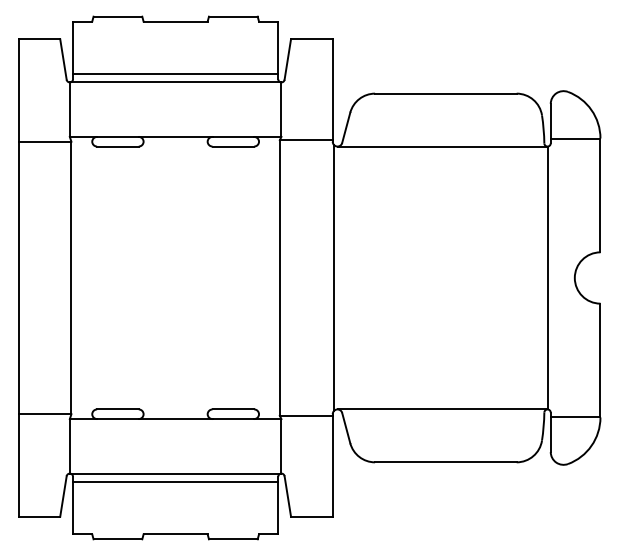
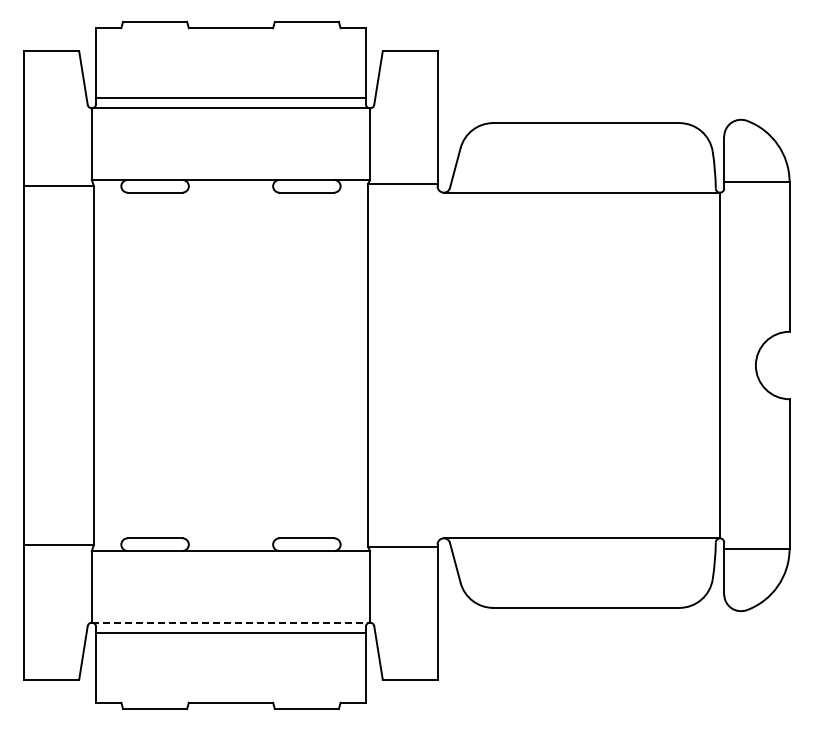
line: (334, 278) -> (439, 365), removed
line: (176, 473) -> (231, 622), solid -> dashed

